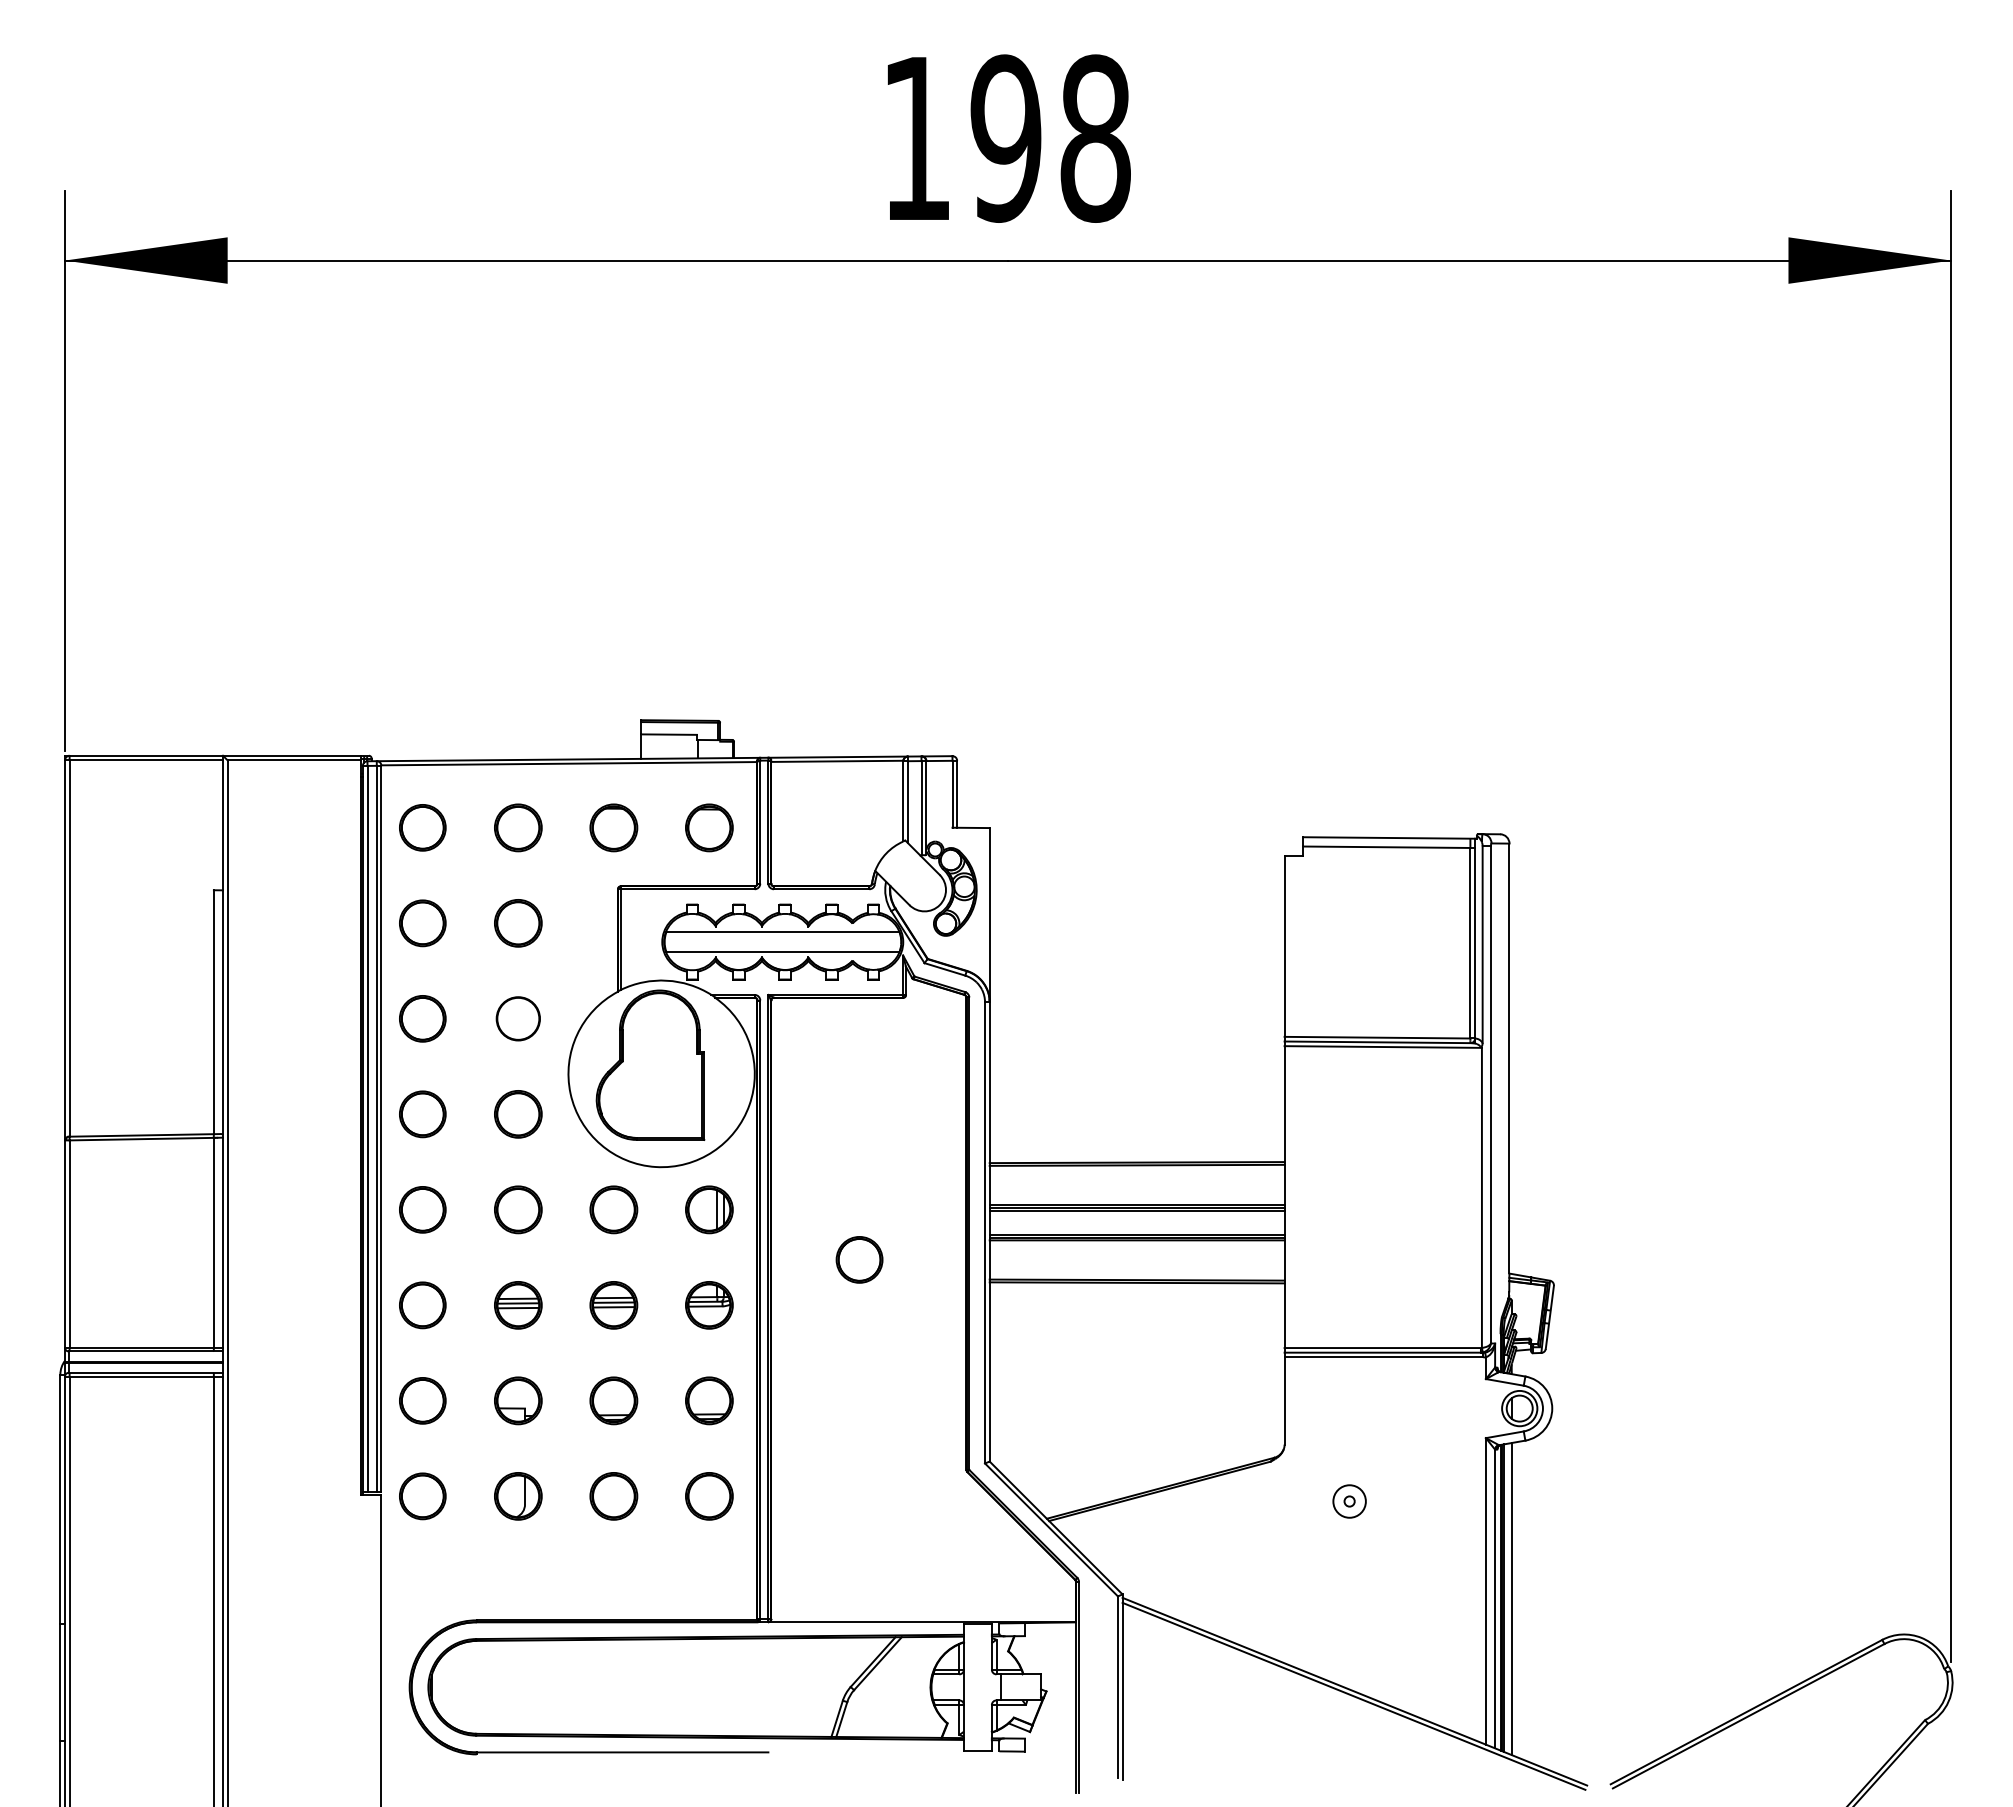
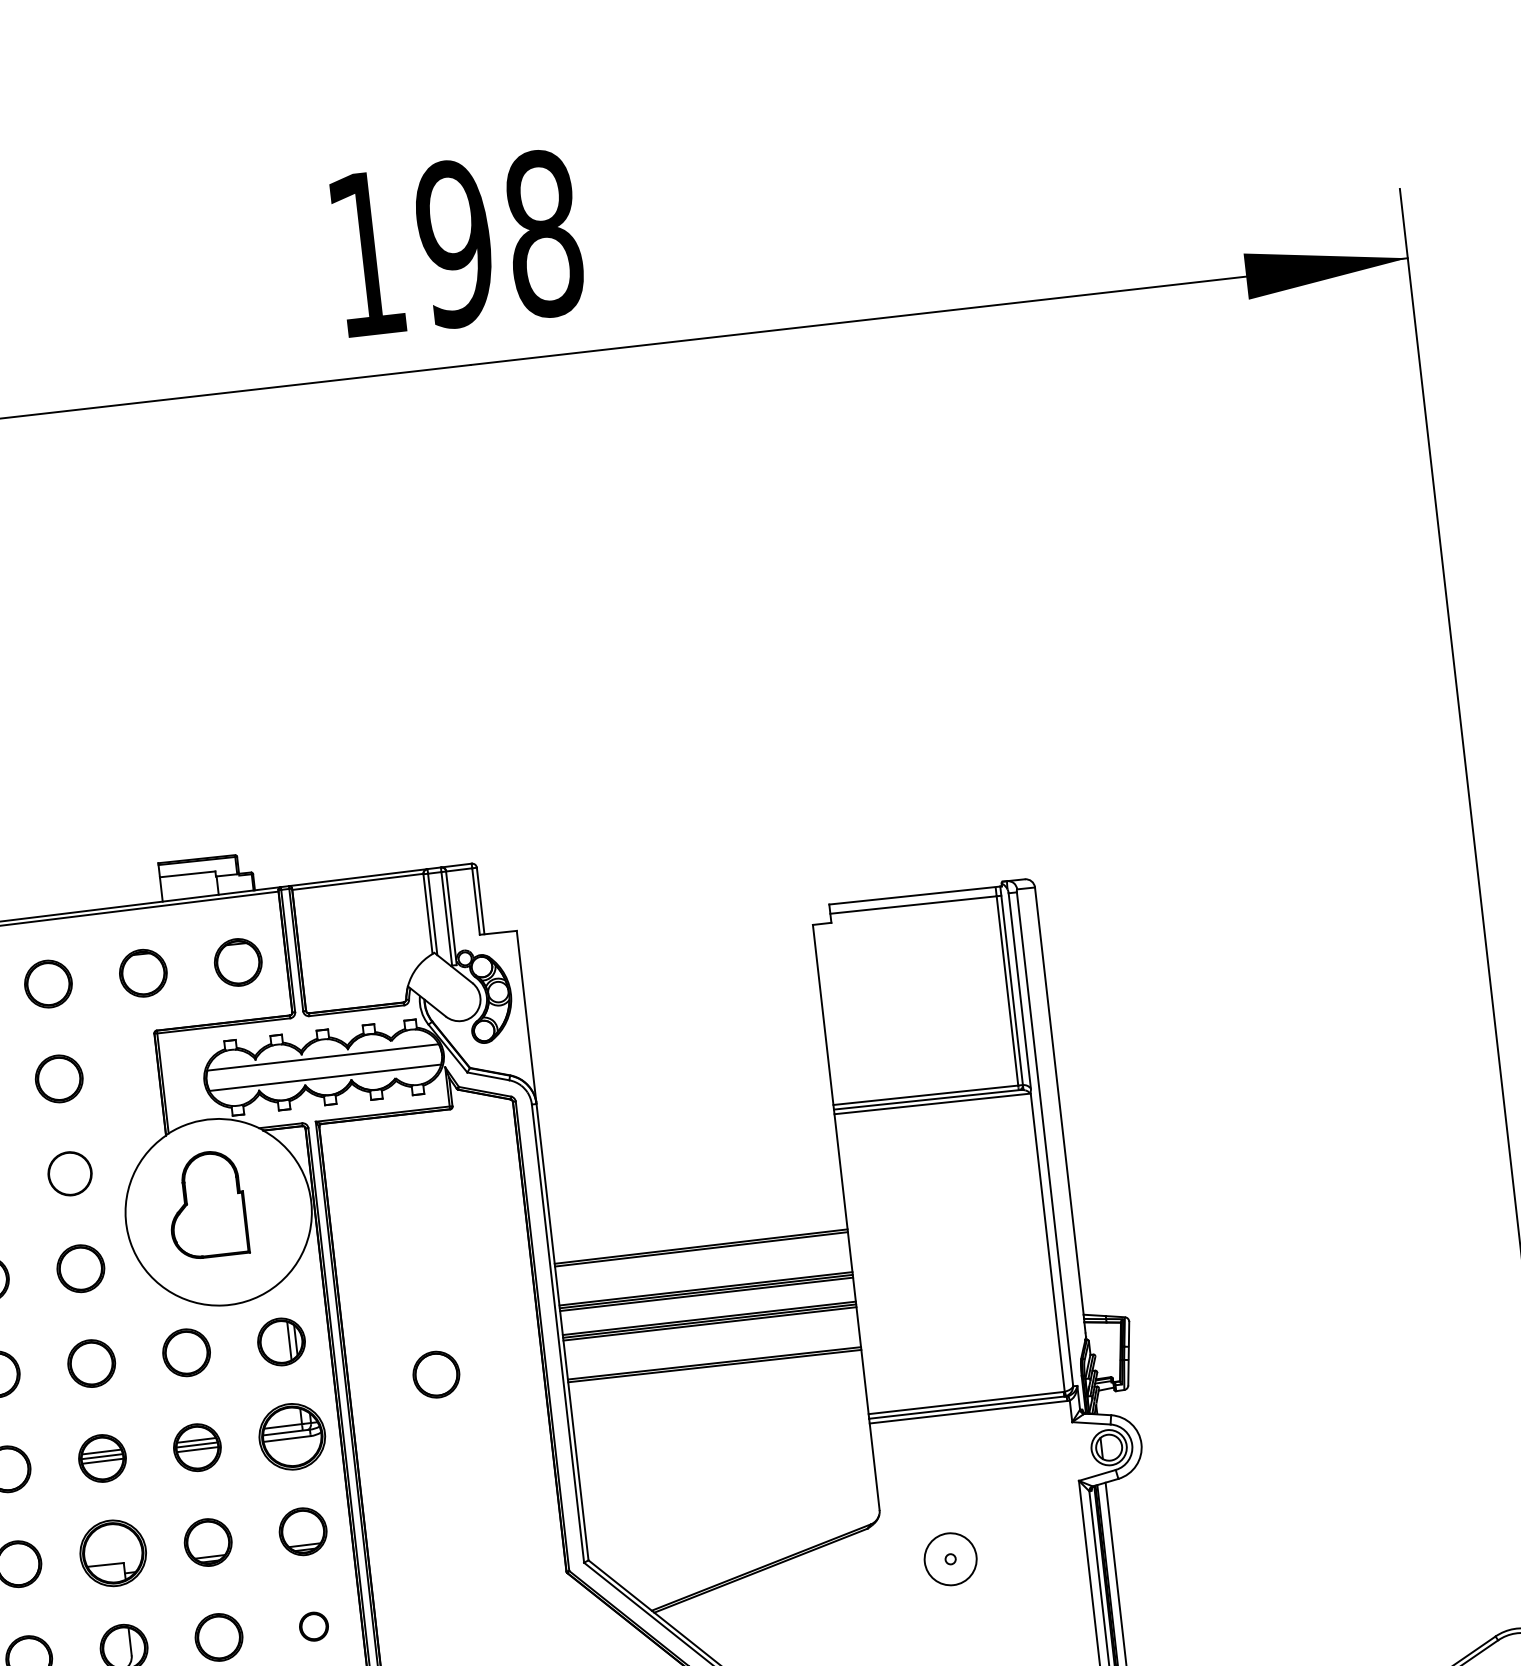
part: (650, 1064) -> (206, 1204), size x0.7
part: (709, 1305) -> (292, 1436), size x1.4
part: (518, 1400) -> (113, 1553), size x1.4
part: (709, 1496) -> (314, 1626), size x0.6
circle: (1349, 1501) -> (950, 1559), size x1.6

